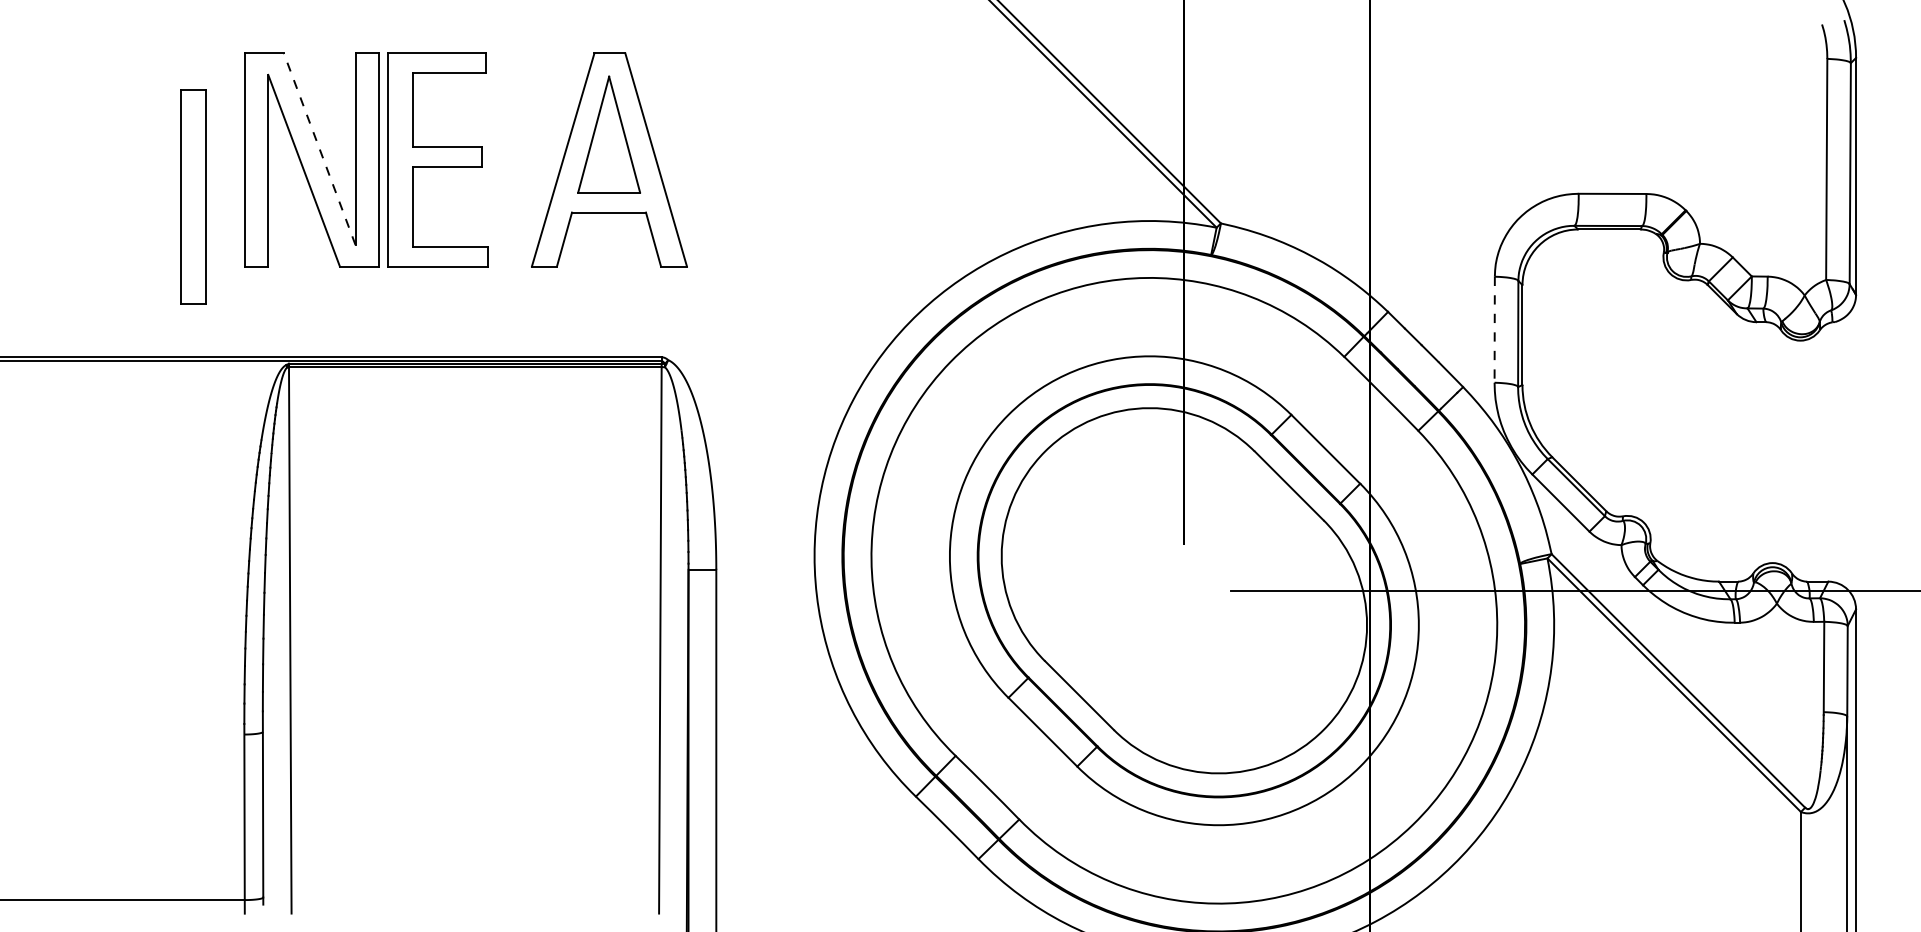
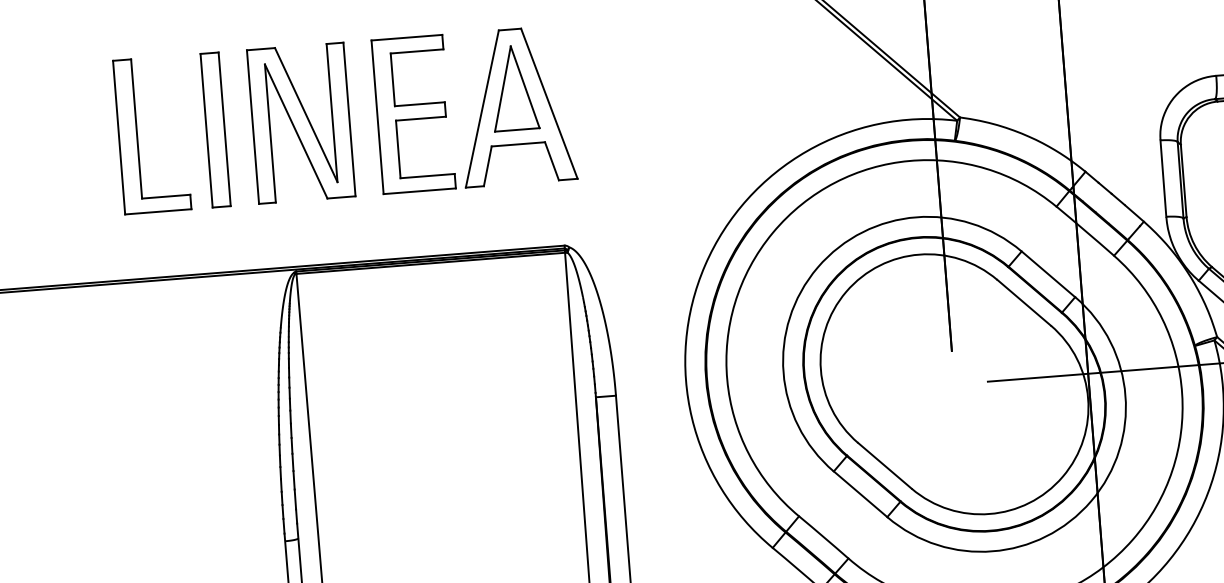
line: (319, 148) -> (306, 114), dashed -> solid
part: (84, 159) -> (137, 135), added
part: (437, 159) -> (413, 114), moved
part: (193, 196) -> (215, 129), moved
line: (1494, 330) -> (1163, 179), dashed -> solid

